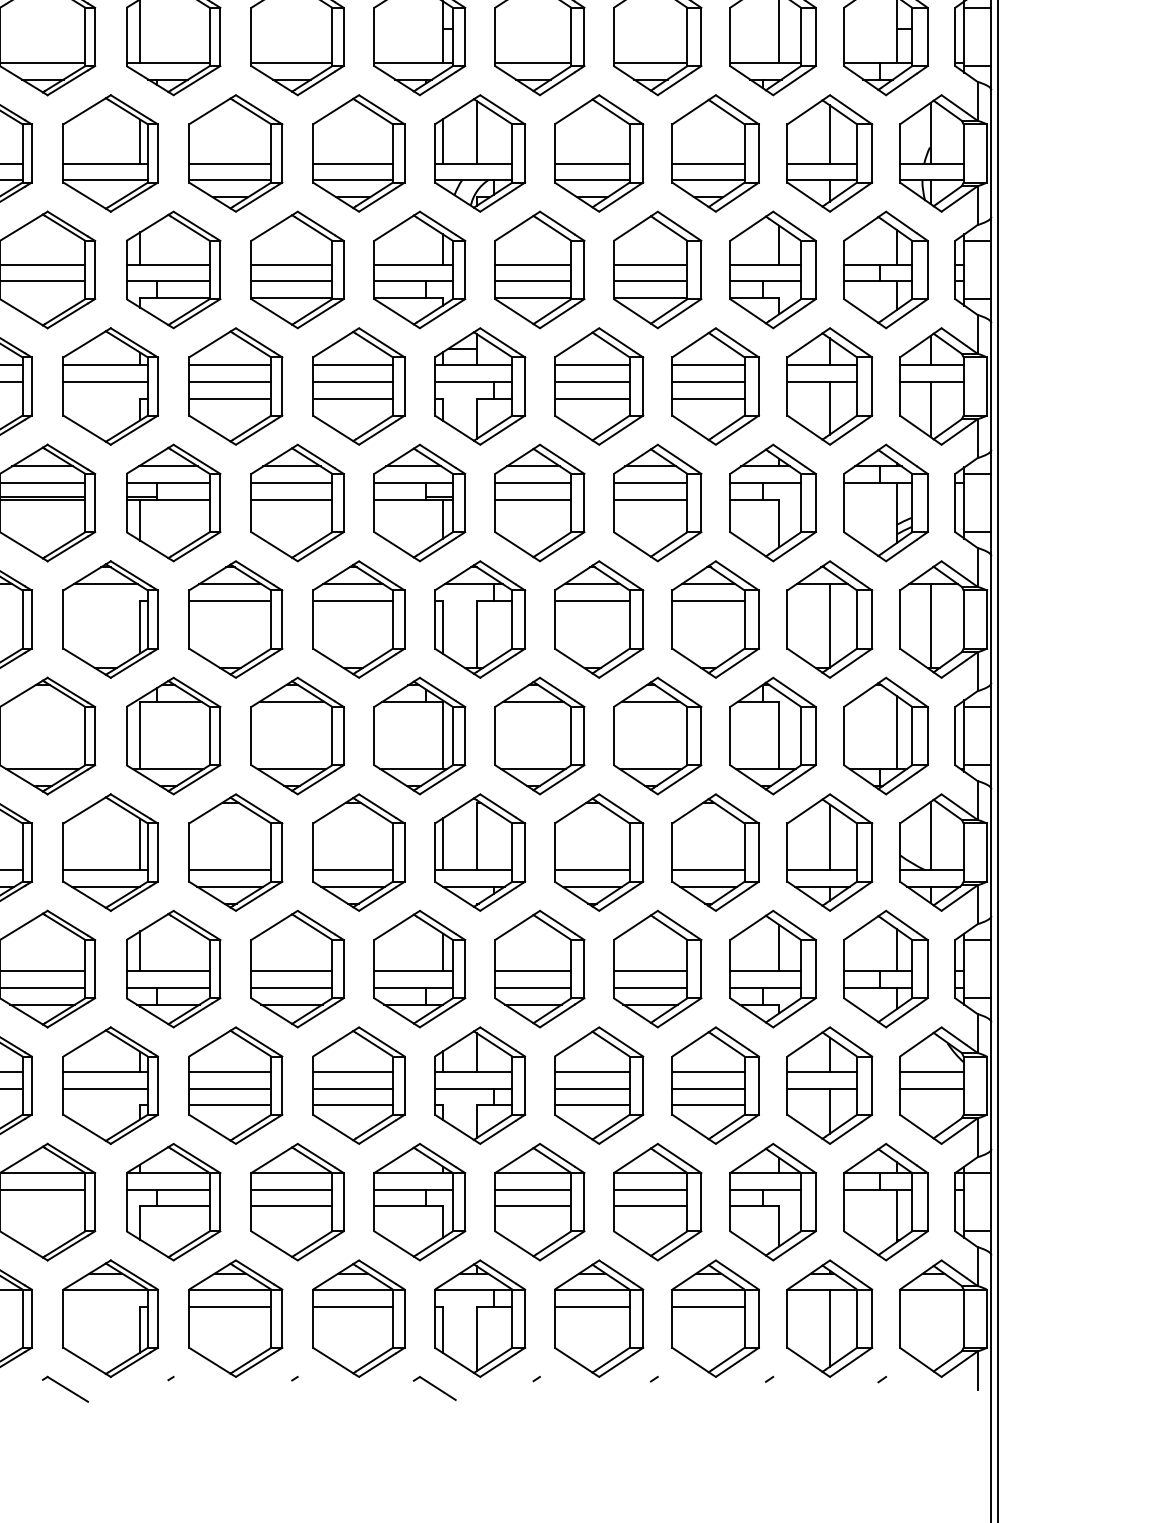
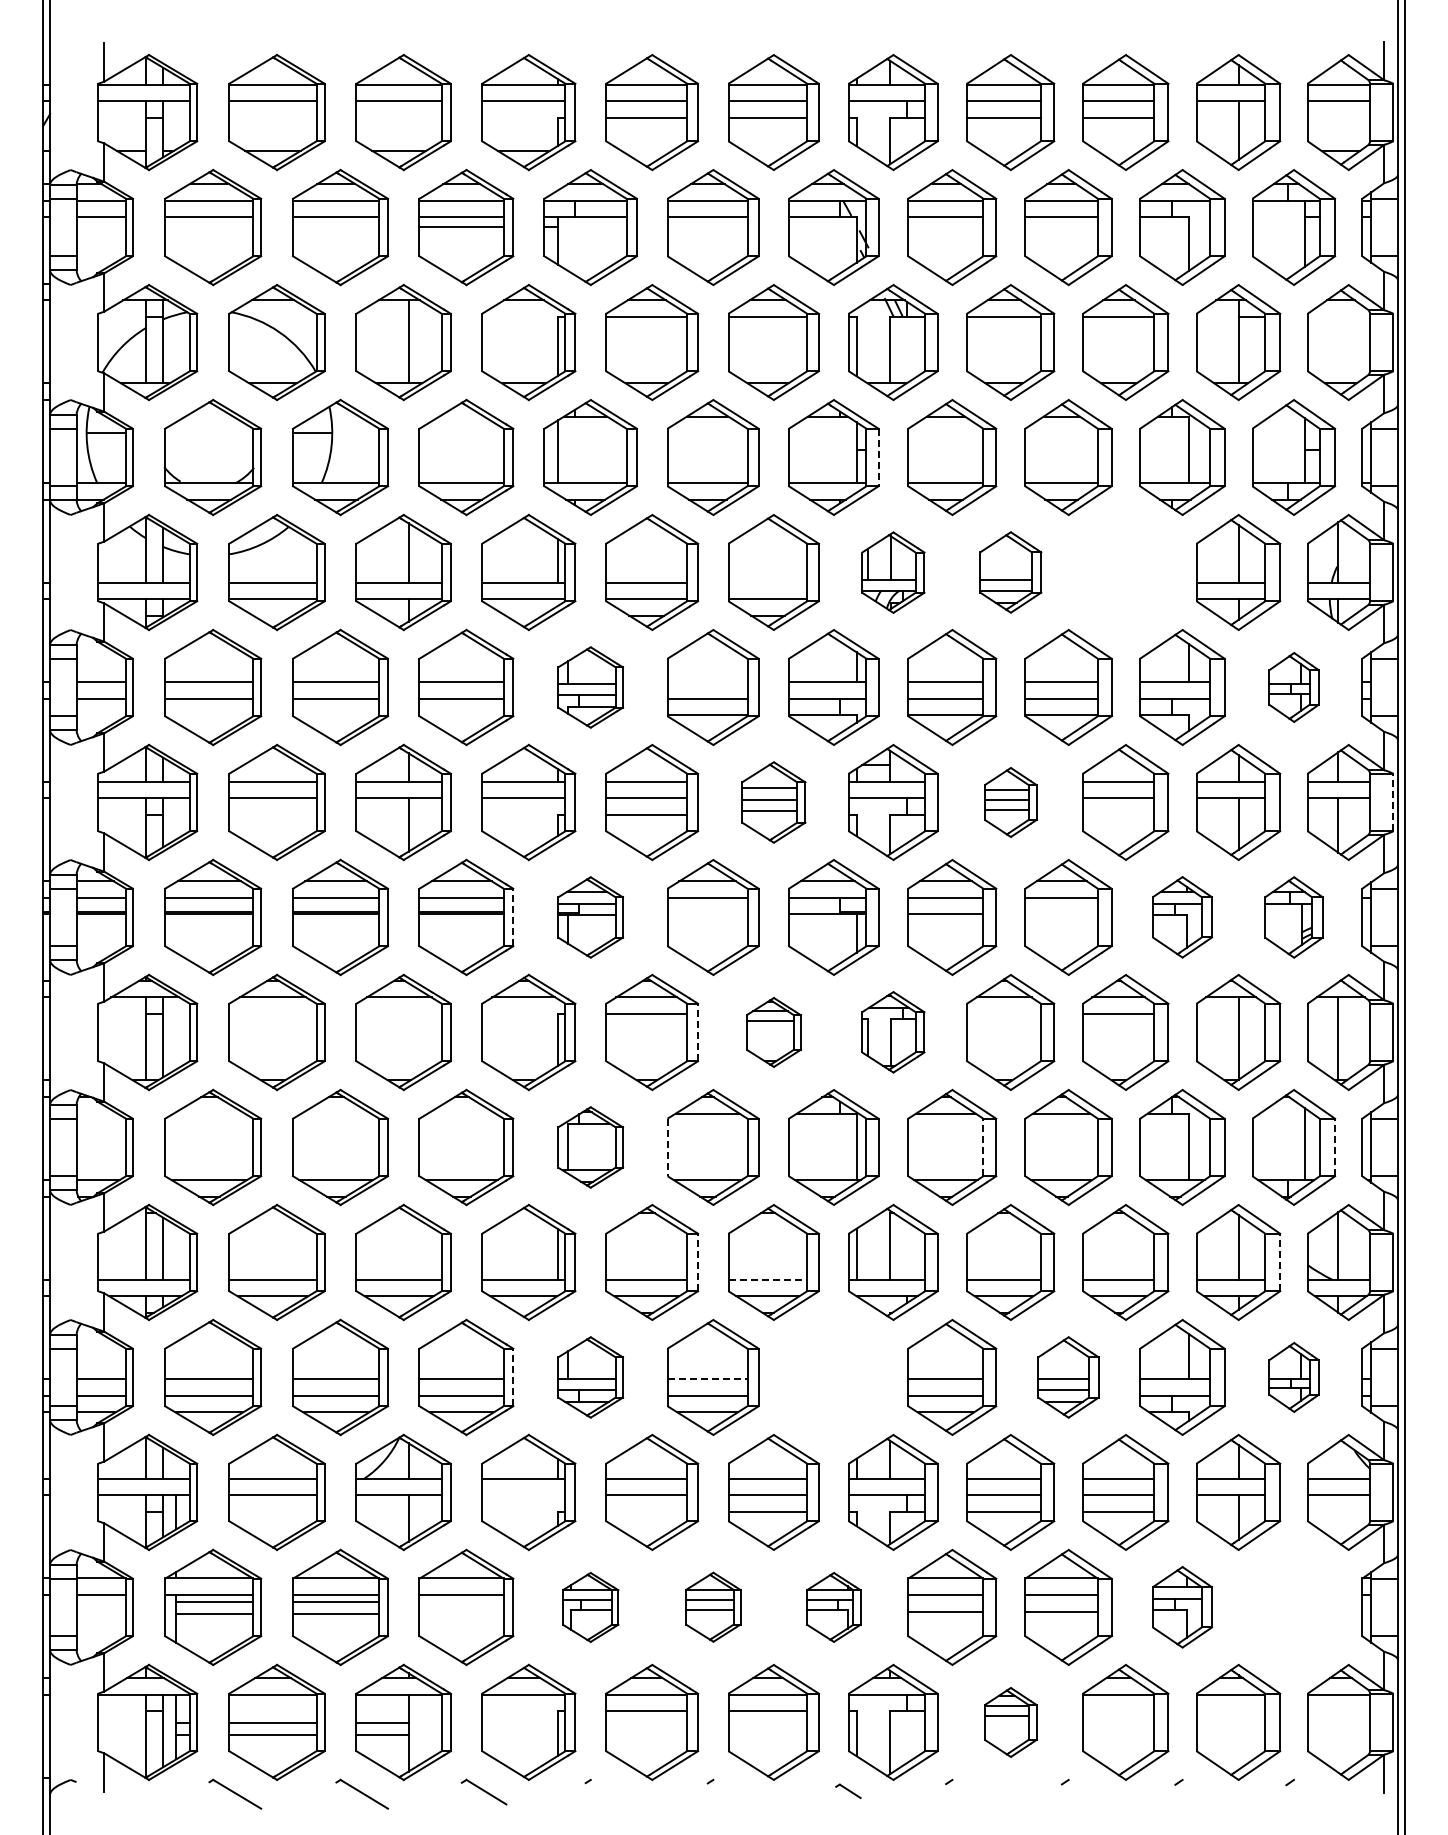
line: (465, 36) -> (878, 457), solid -> dashed
part: (480, 153) -> (893, 572), size x0.7
part: (598, 153) -> (1010, 572), size x0.7
part: (715, 153) -> (1125, 572), removed
line: (352, 163) -> (767, 582), removed
line: (291, 264) -> (707, 682), removed
part: (173, 269) -> (590, 687), size x0.7
part: (886, 269) -> (1294, 687), size x0.6
part: (358, 386) -> (773, 802), size x0.7
part: (598, 386) -> (1010, 802), size x0.6
line: (986, 386) -> (1393, 802), solid -> dashed
line: (708, 398) -> (1118, 814), removed
line: (291, 500) -> (707, 914), removed
line: (650, 500) -> (1061, 914), removed
part: (773, 502) -> (1182, 916), size x0.7
line: (95, 503) -> (513, 917), solid -> dashed
part: (173, 503) -> (590, 917), size x0.7
part: (886, 503) -> (1294, 917), size x0.7
line: (591, 601) -> (1003, 1014), removed
part: (480, 618) -> (893, 1031), size x0.7
line: (282, 619) -> (698, 1032), solid -> dashed
part: (358, 619) -> (773, 1032), size x0.6
part: (173, 736) -> (590, 1147), size x0.7
line: (251, 736) -> (667, 1147), solid -> dashed
line: (571, 736) -> (983, 1147), solid -> dashed
line: (928, 736) -> (1335, 1147), solid -> dashed
line: (282, 852) -> (698, 1262), solid -> dashed
line: (872, 852) -> (1280, 1262), solid -> dashed
line: (353, 869) -> (768, 1279), solid -> dashed
line: (95, 969) -> (513, 1377), solid -> dashed
part: (173, 969) -> (590, 1377), size x0.7
part: (419, 969) -> (833, 1377), removed
part: (657, 969) -> (1068, 1377), size x0.7
part: (886, 969) -> (1294, 1377), size x0.6
line: (291, 971) -> (707, 1379), solid -> dashed
line: (105, 1088) -> (523, 1495), removed
line: (230, 1105) -> (646, 1512), removed
part: (297, 1201) -> (713, 1606), size x0.6
part: (773, 1201) -> (1182, 1606), size x0.7
part: (173, 1202) -> (590, 1607), size x0.6
part: (419, 1202) -> (833, 1607), size x0.6
part: (886, 1202) -> (1294, 1607), removed
line: (708, 1307) -> (1118, 1711), removed
part: (598, 1318) -> (1010, 1722), size x0.6
line: (829, 1327) -> (1238, 1731), removed
part: (434, 1388) -> (848, 1791), size x0.6

